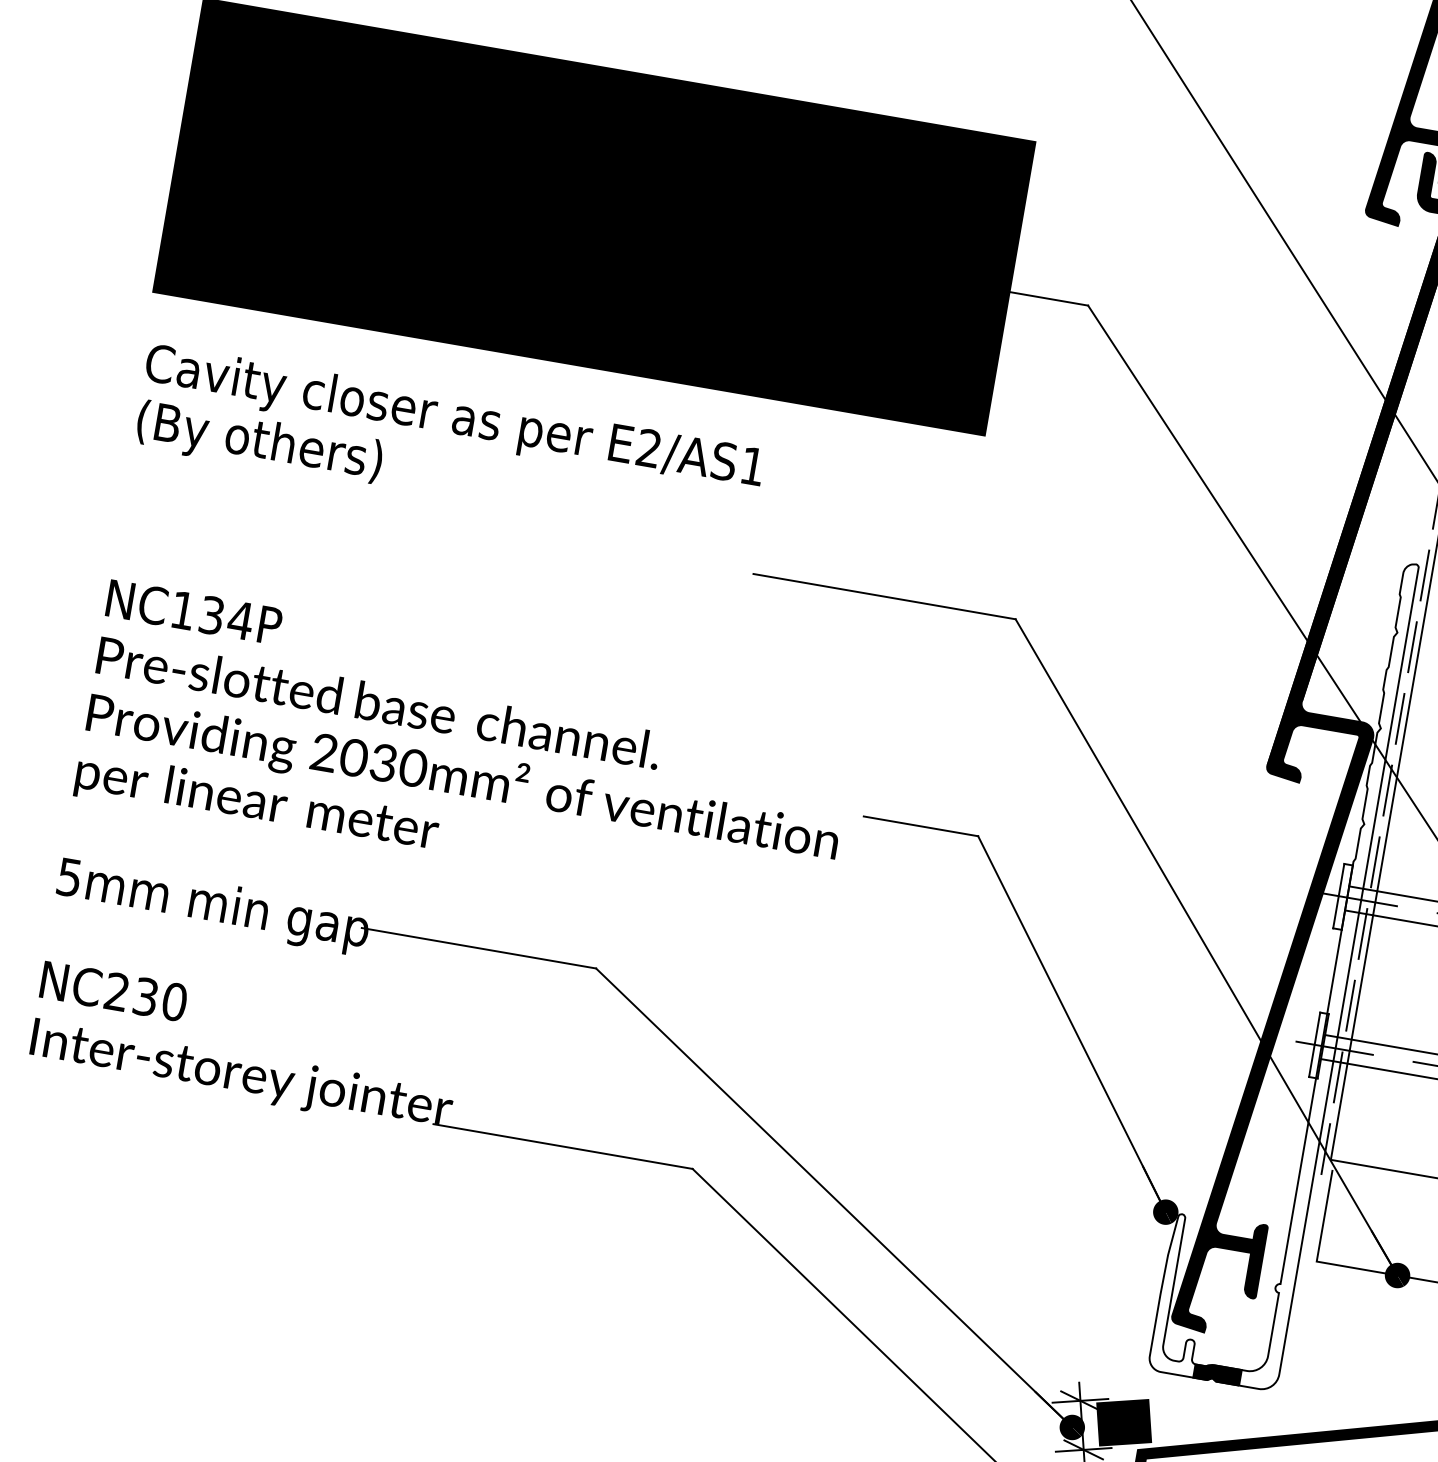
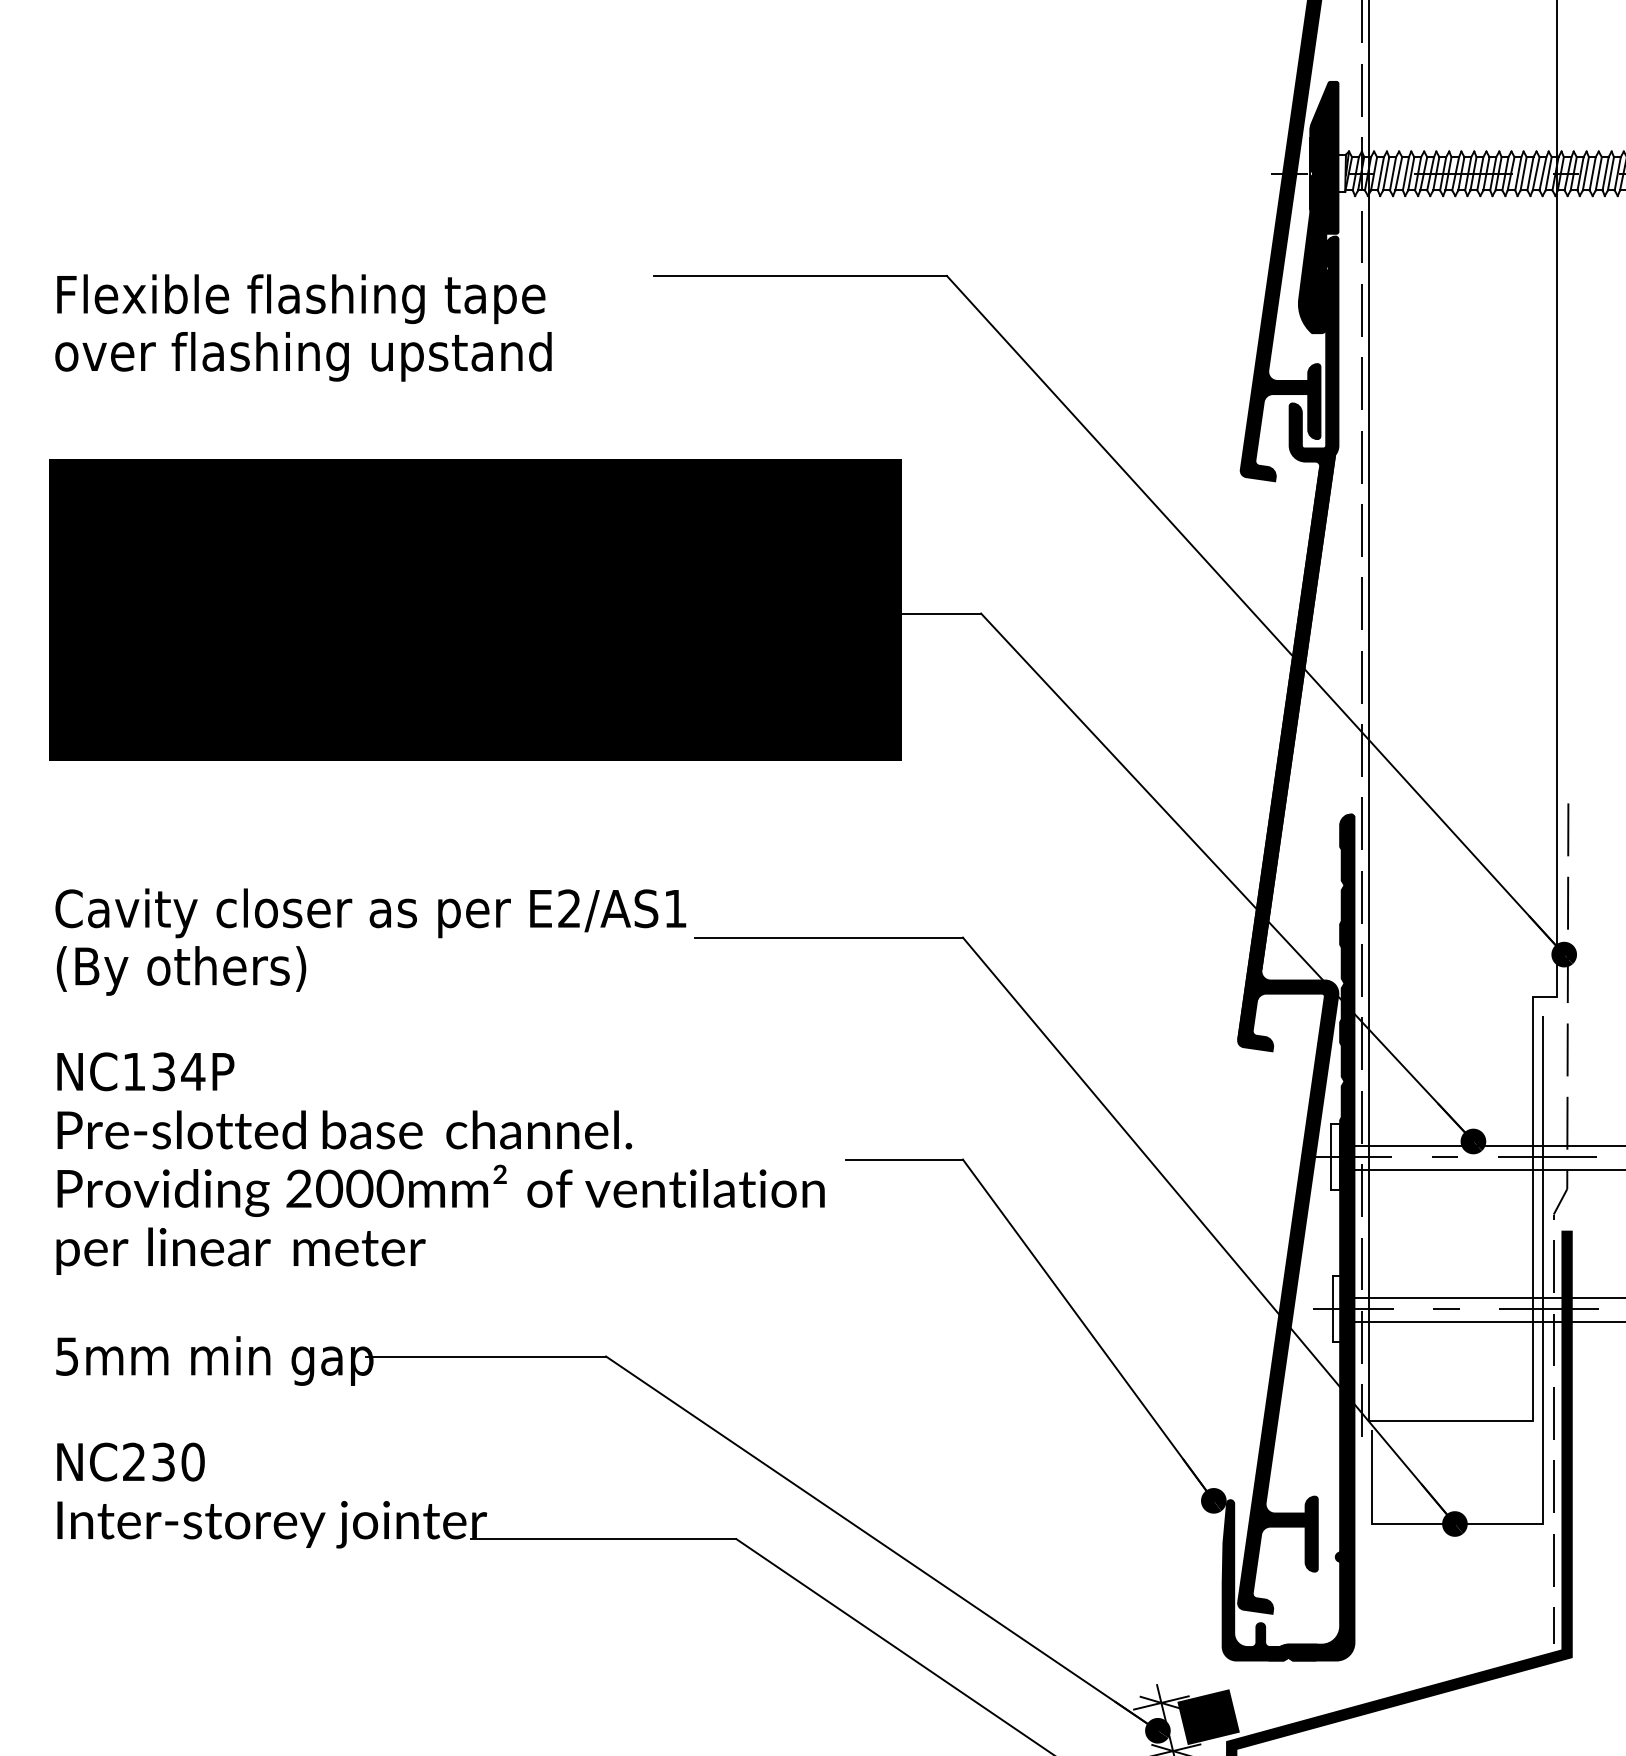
text: (449, 446) -> (370, 941), moved
text: (383, 762) -> (359, 1188), 2030mm² -> 2000mm²
fill: (1283, 967) -> (1288, 1237), added

